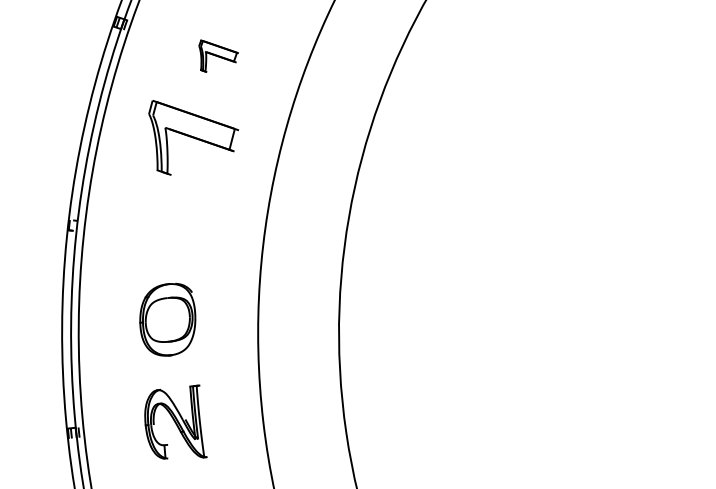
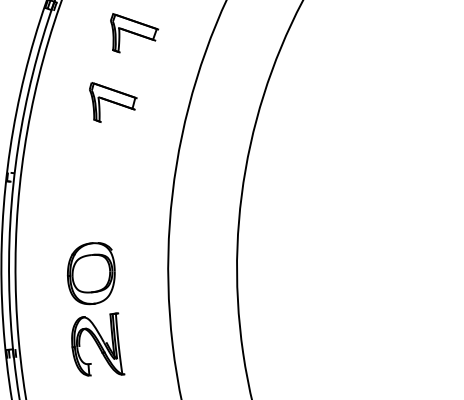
part: (218, 55) -> (134, 32), size x1.43
part: (193, 137) -> (113, 102), size x0.62
part: (167, 319) -> (91, 273), moved

